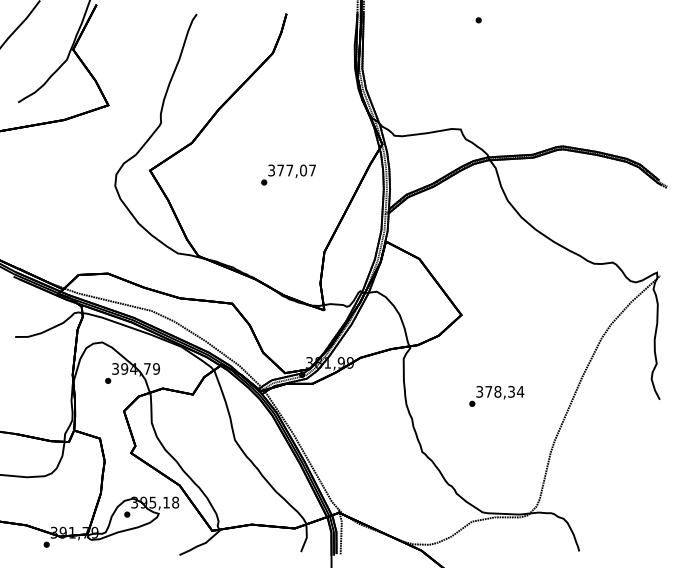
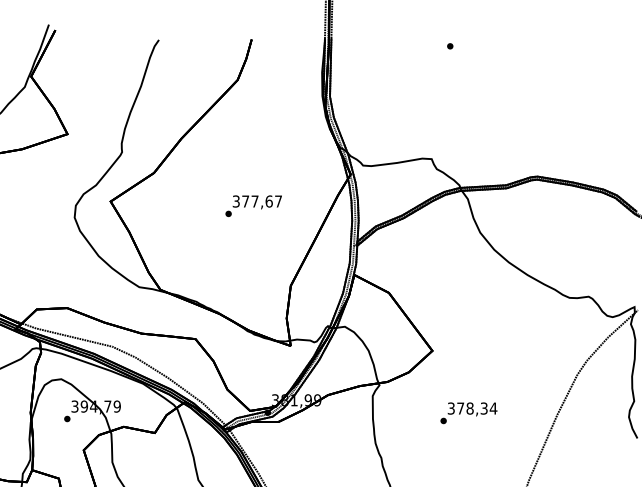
text: (303, 169) -> (269, 200), 377,07 -> 377,67
text: (496, 396) -> (468, 413), moved

